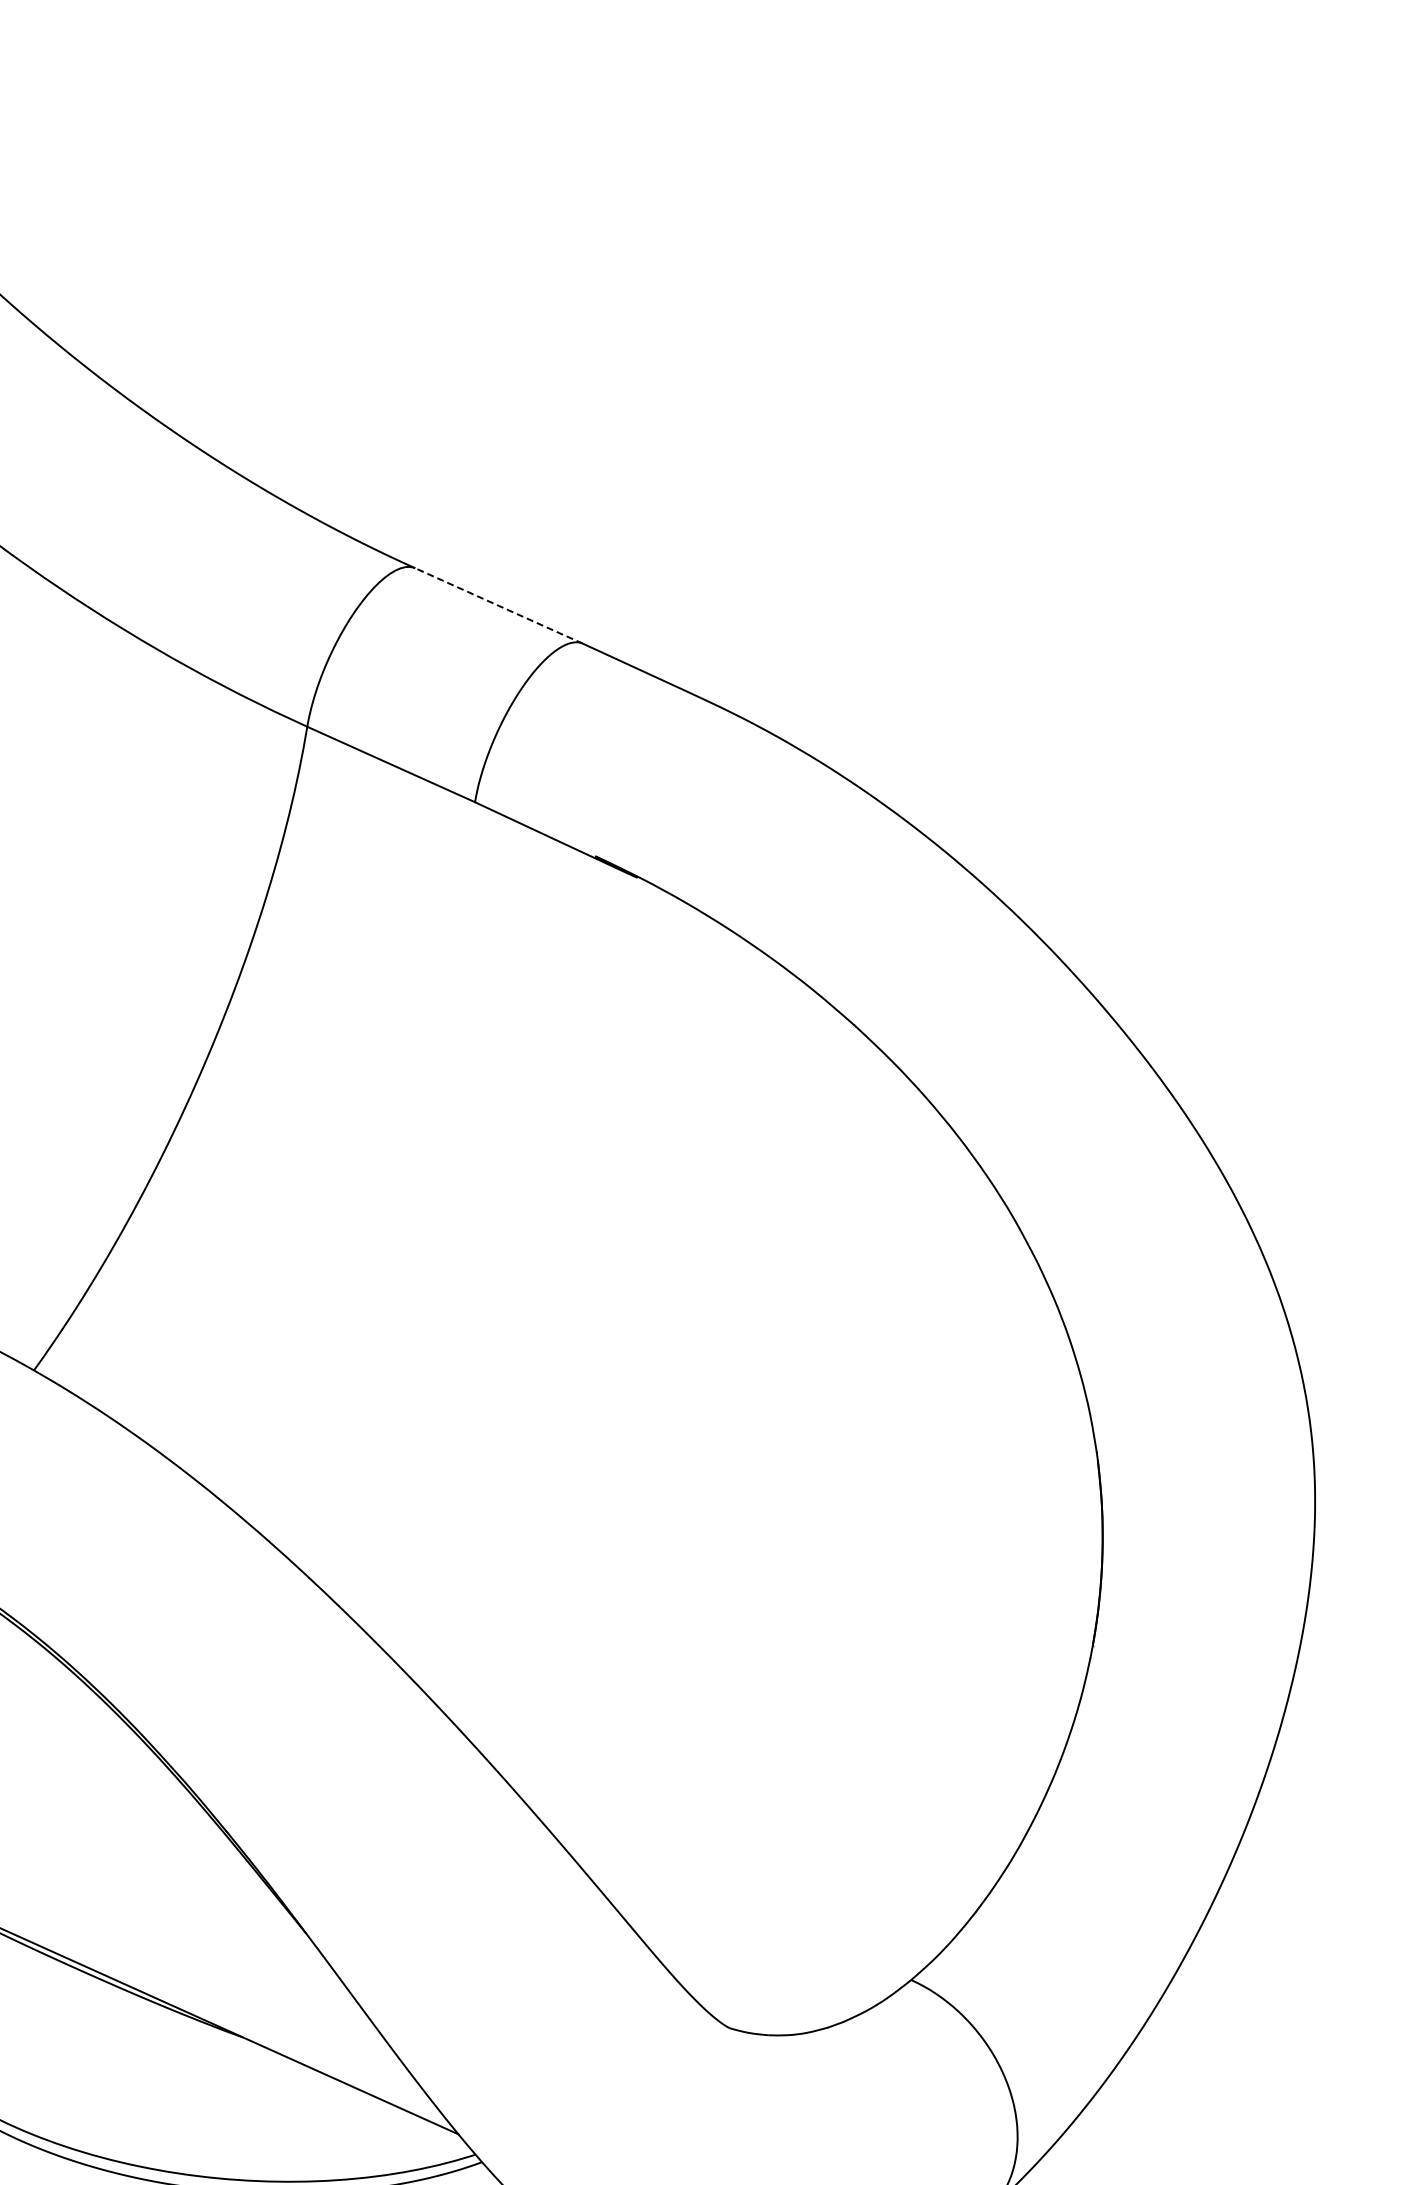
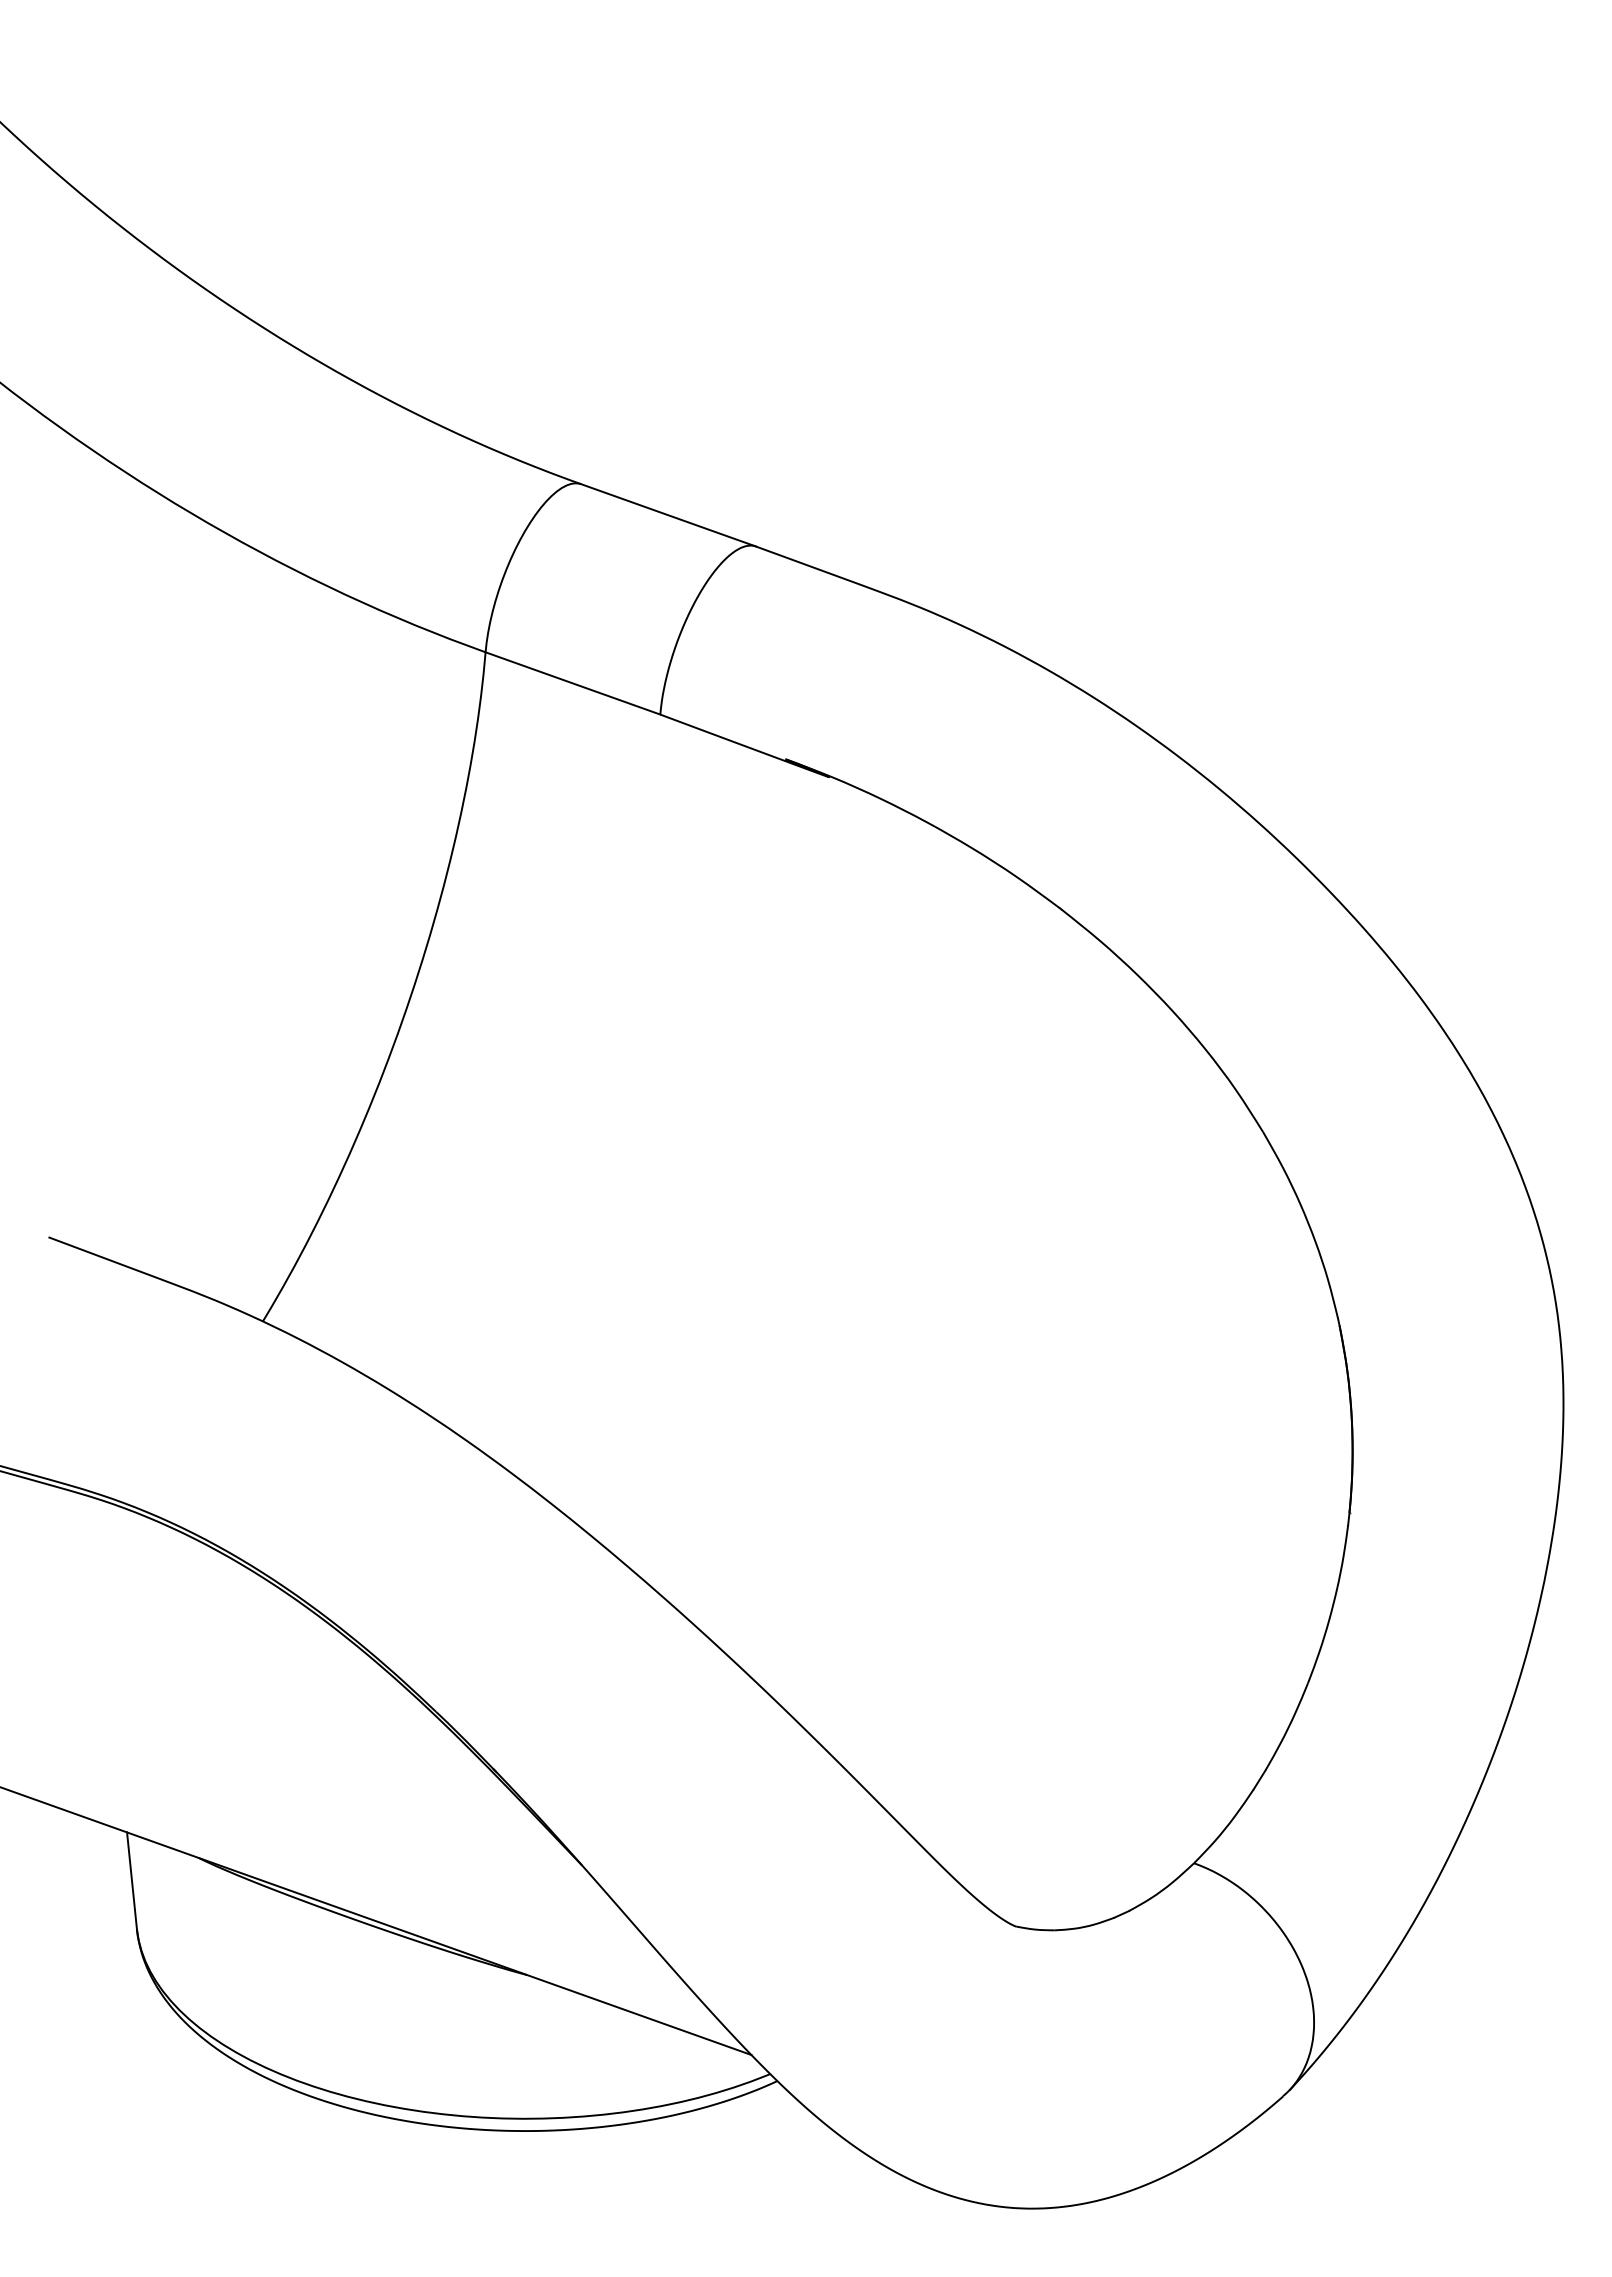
line: (498, 606) -> (668, 515), dashed -> solid

